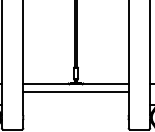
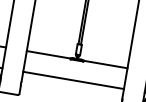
line: (75, 92) -> (73, 80), moved

